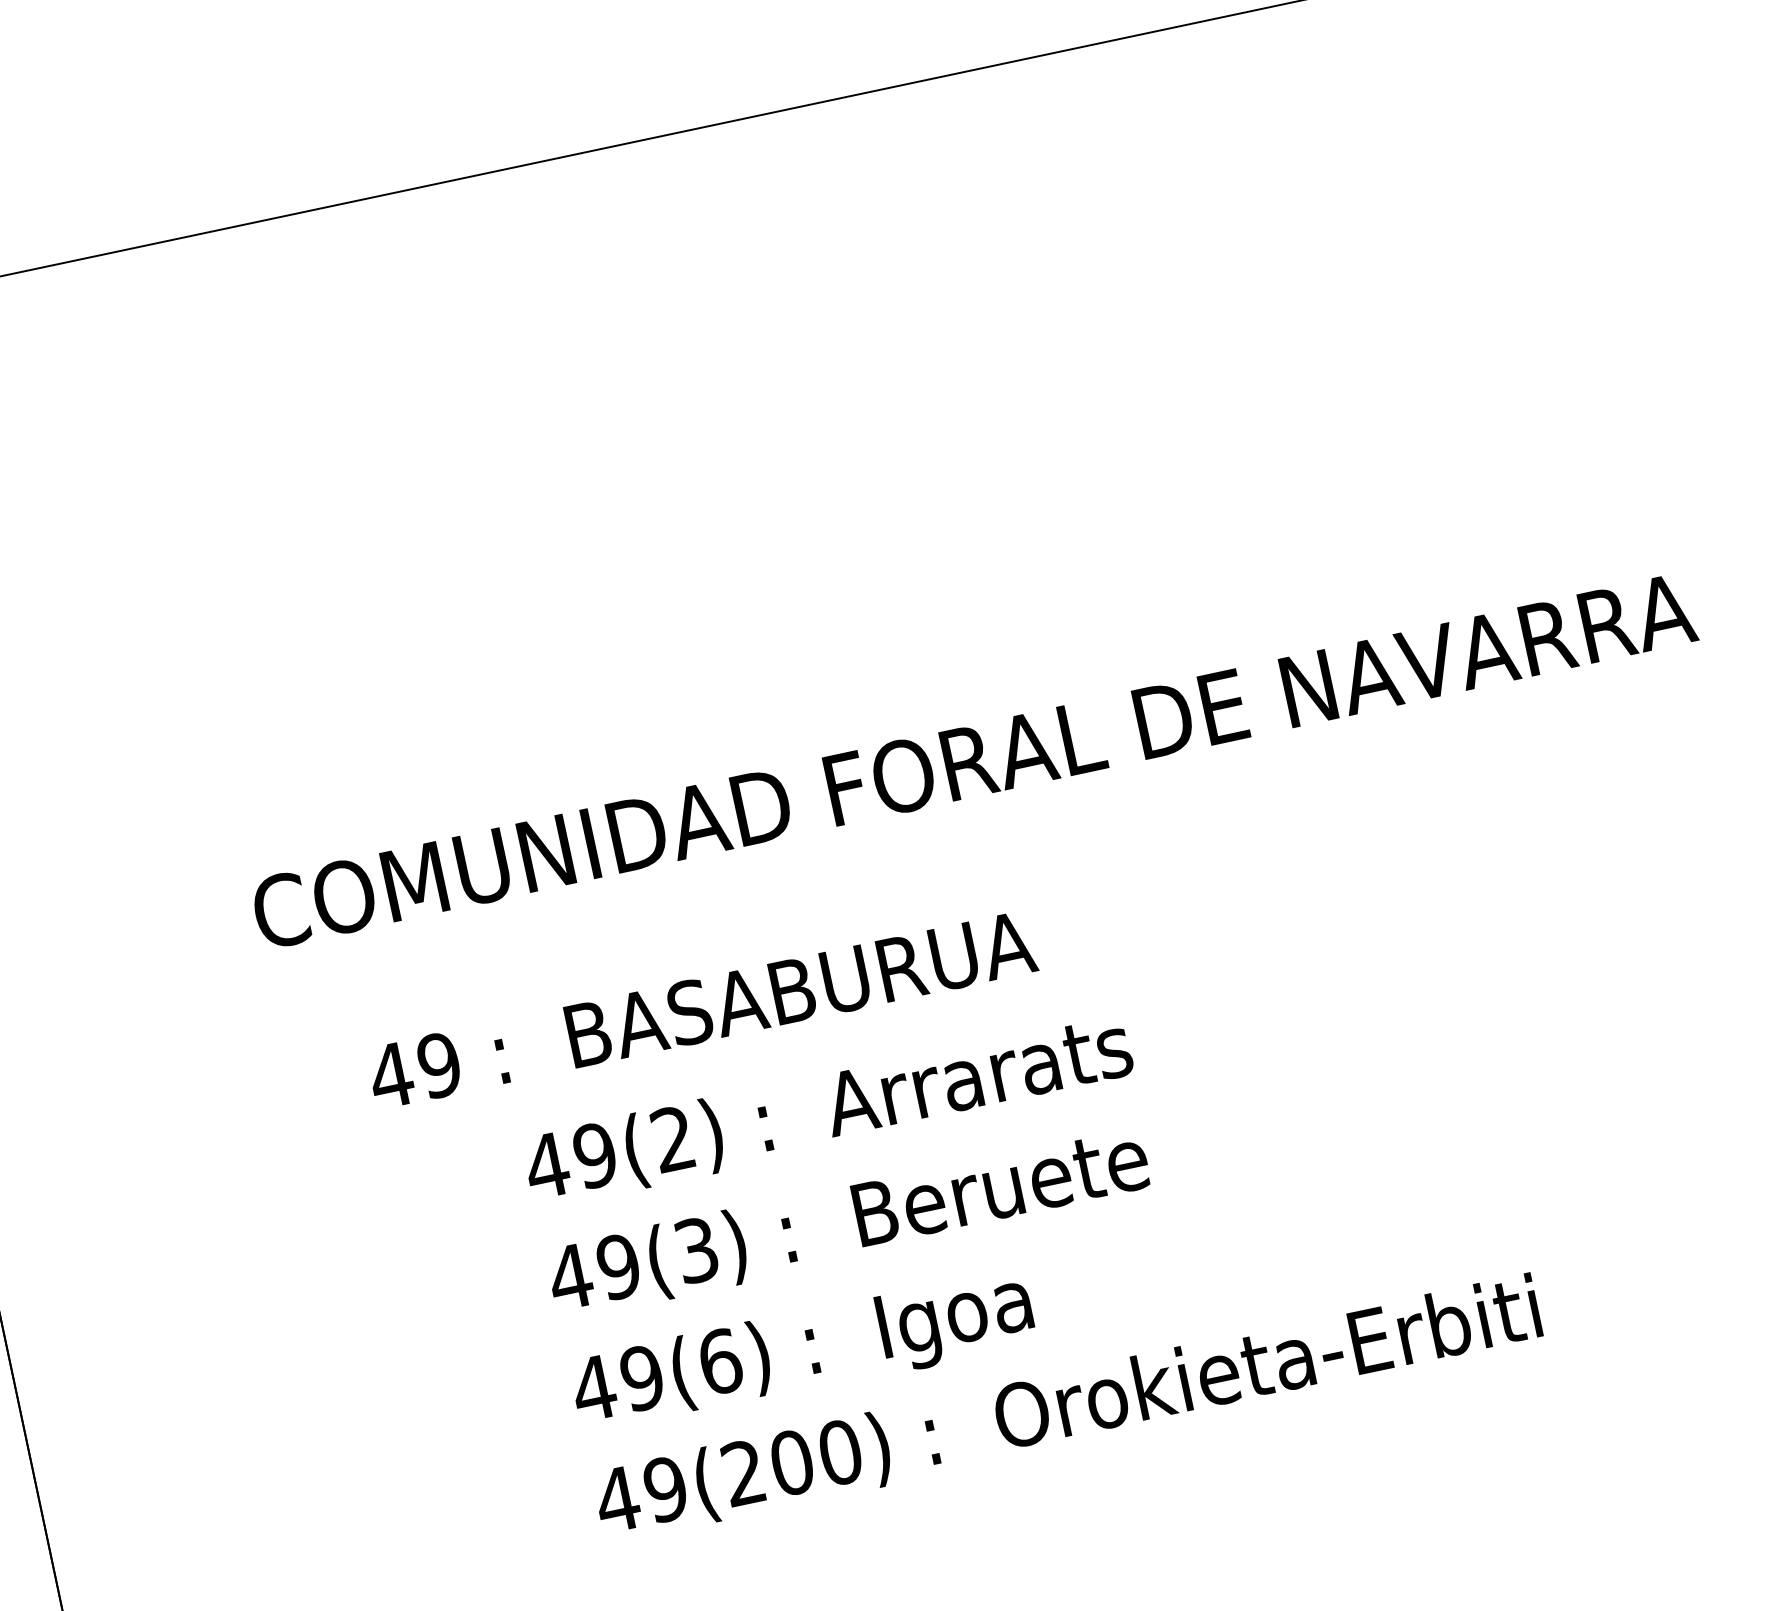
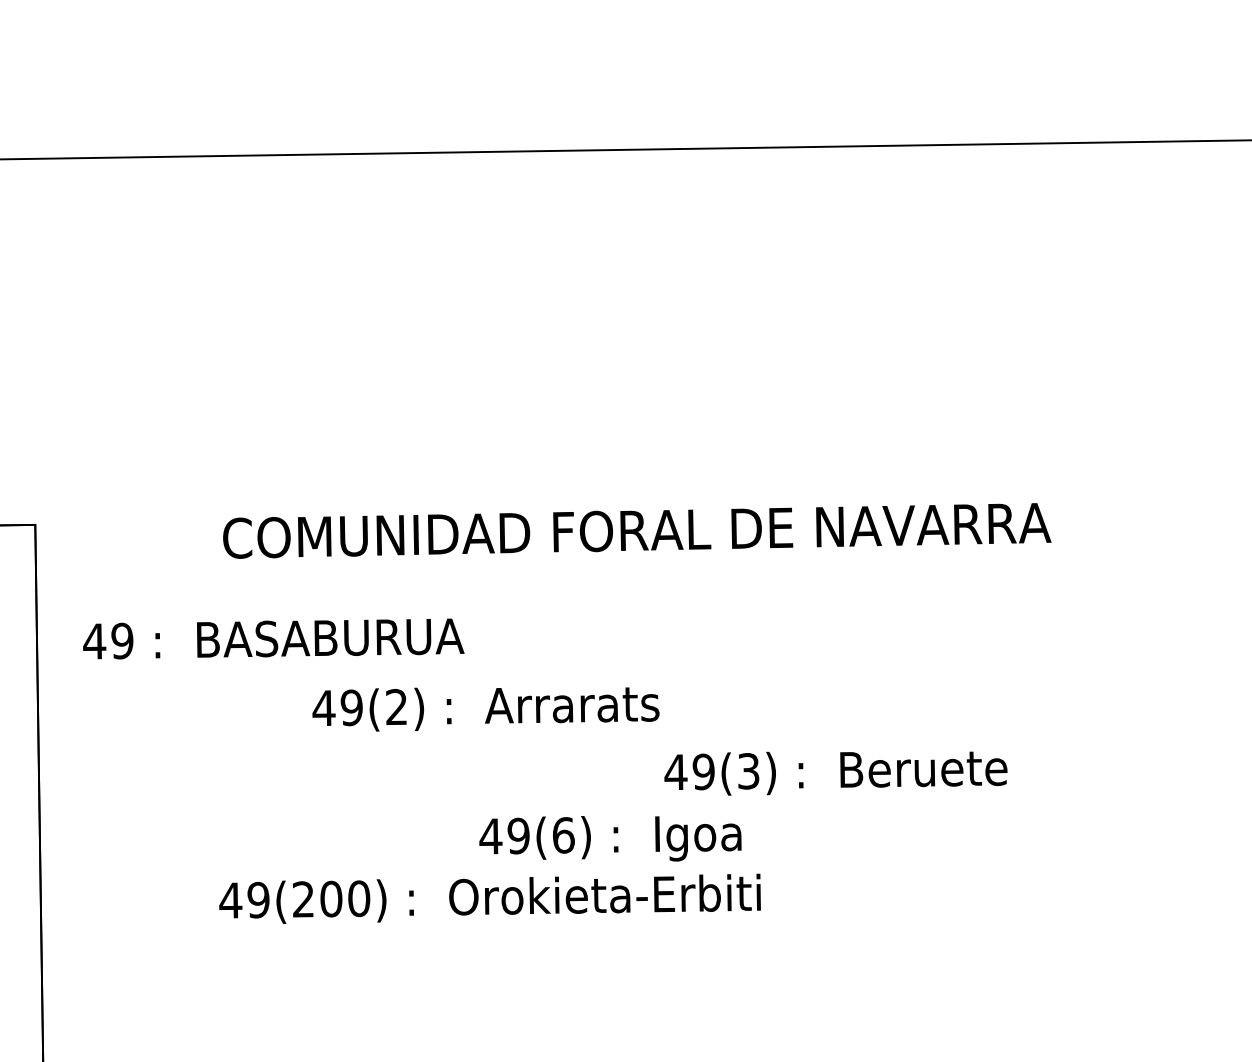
text: (701, 1009) -> (273, 638), moved
text: (828, 1112) -> (485, 709), moved
text: (848, 1224) -> (835, 773), moved
text: (802, 1351) -> (610, 838), moved
text: (1067, 1407) -> (489, 898), moved

